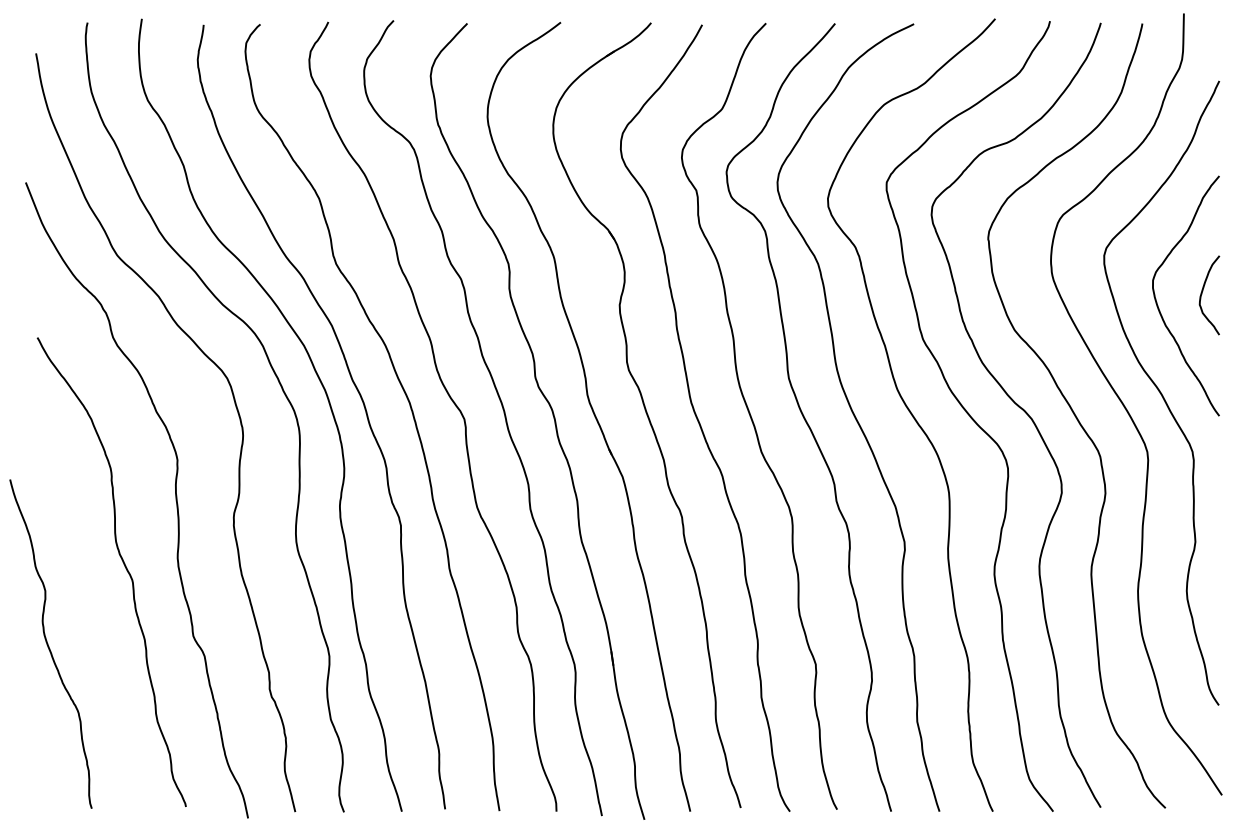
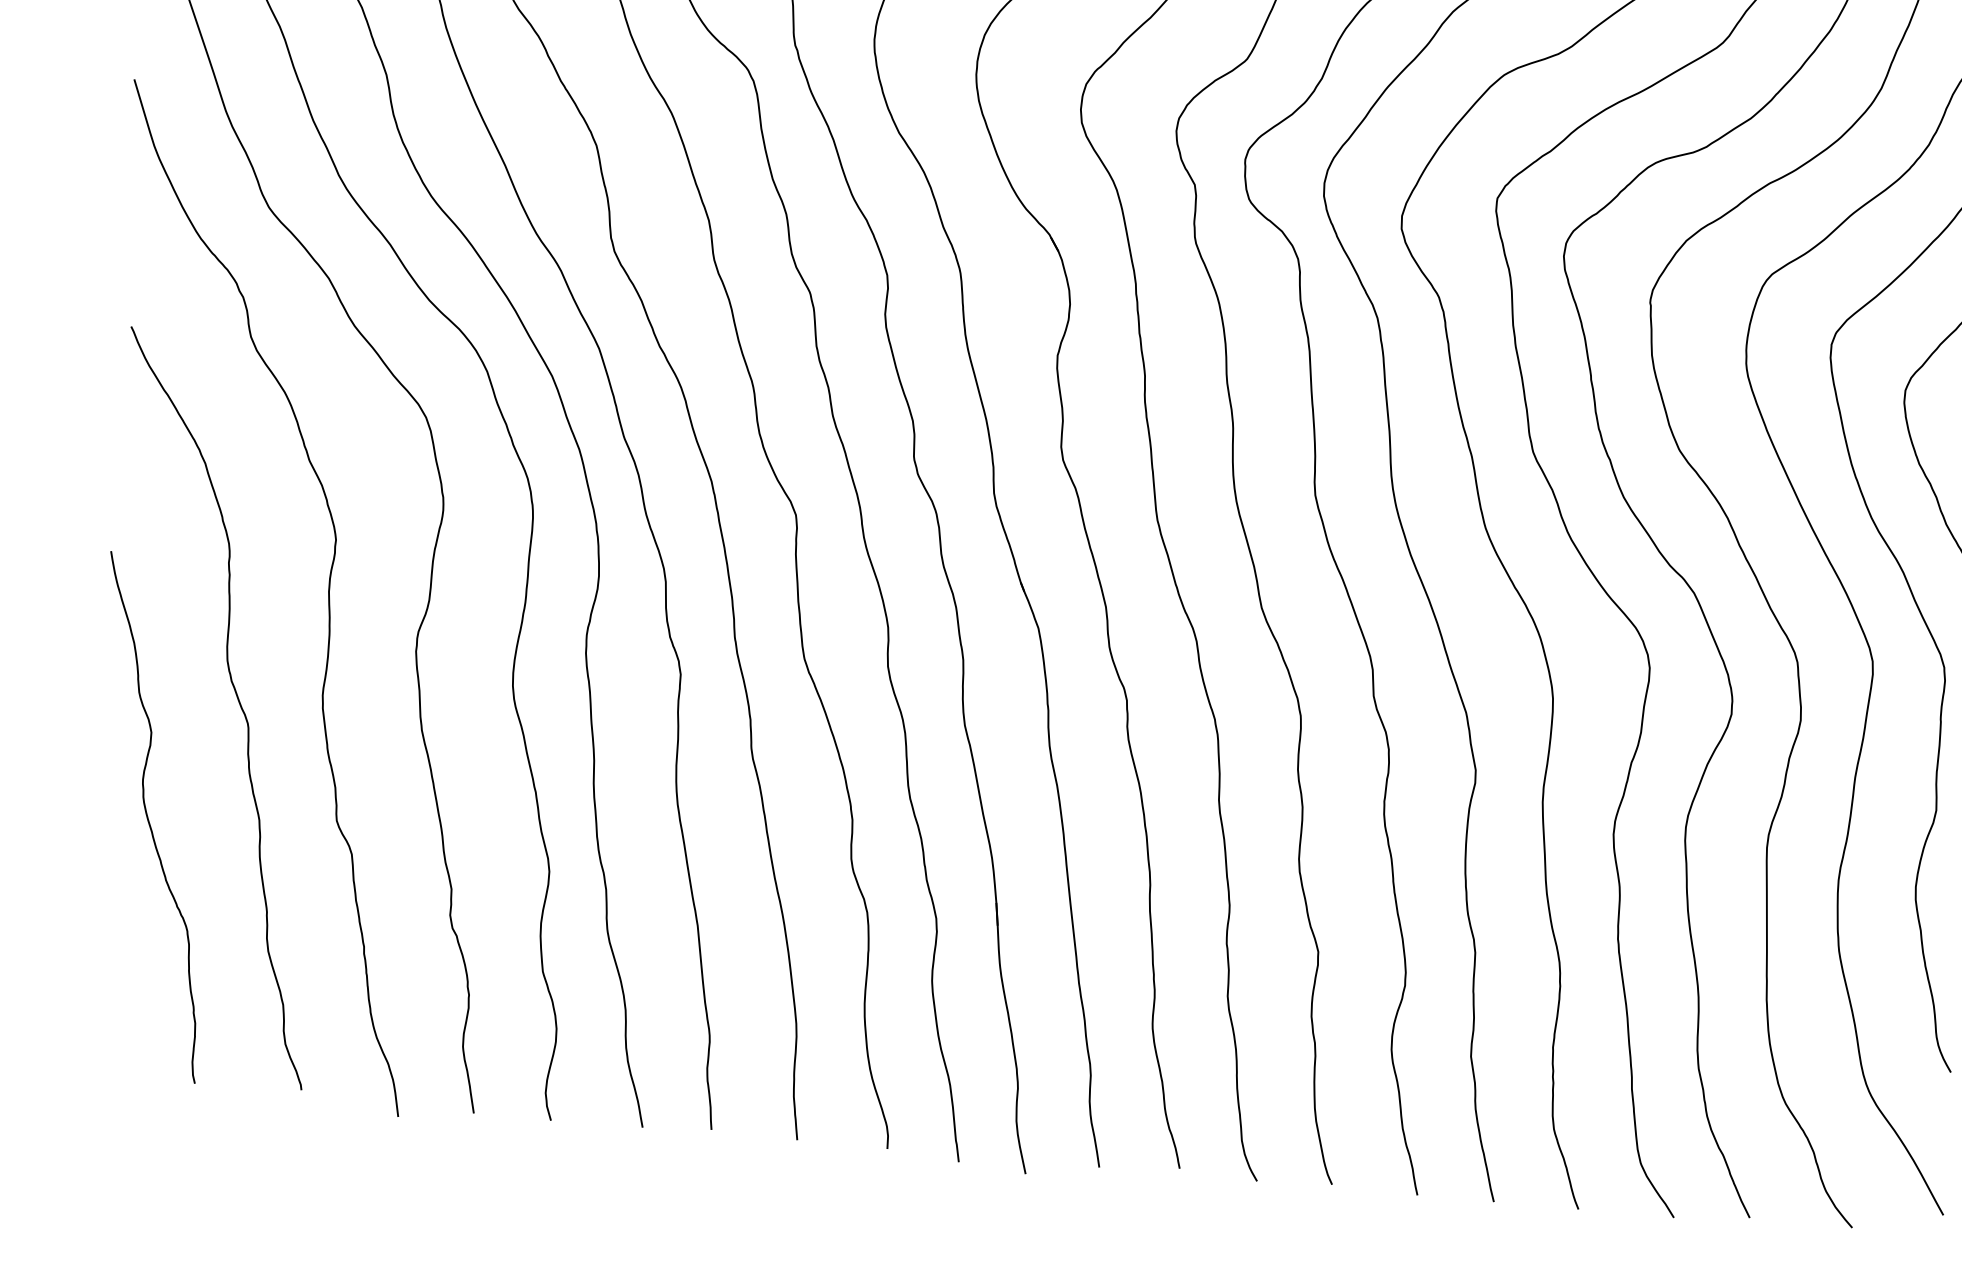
curve: (48, 643) -> (149, 816), moved

